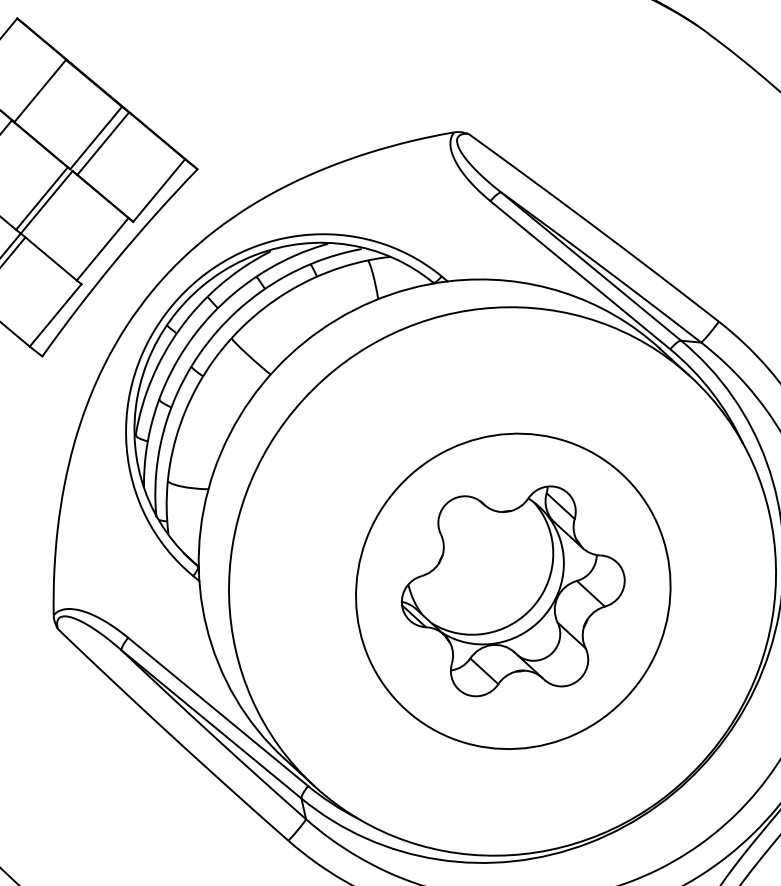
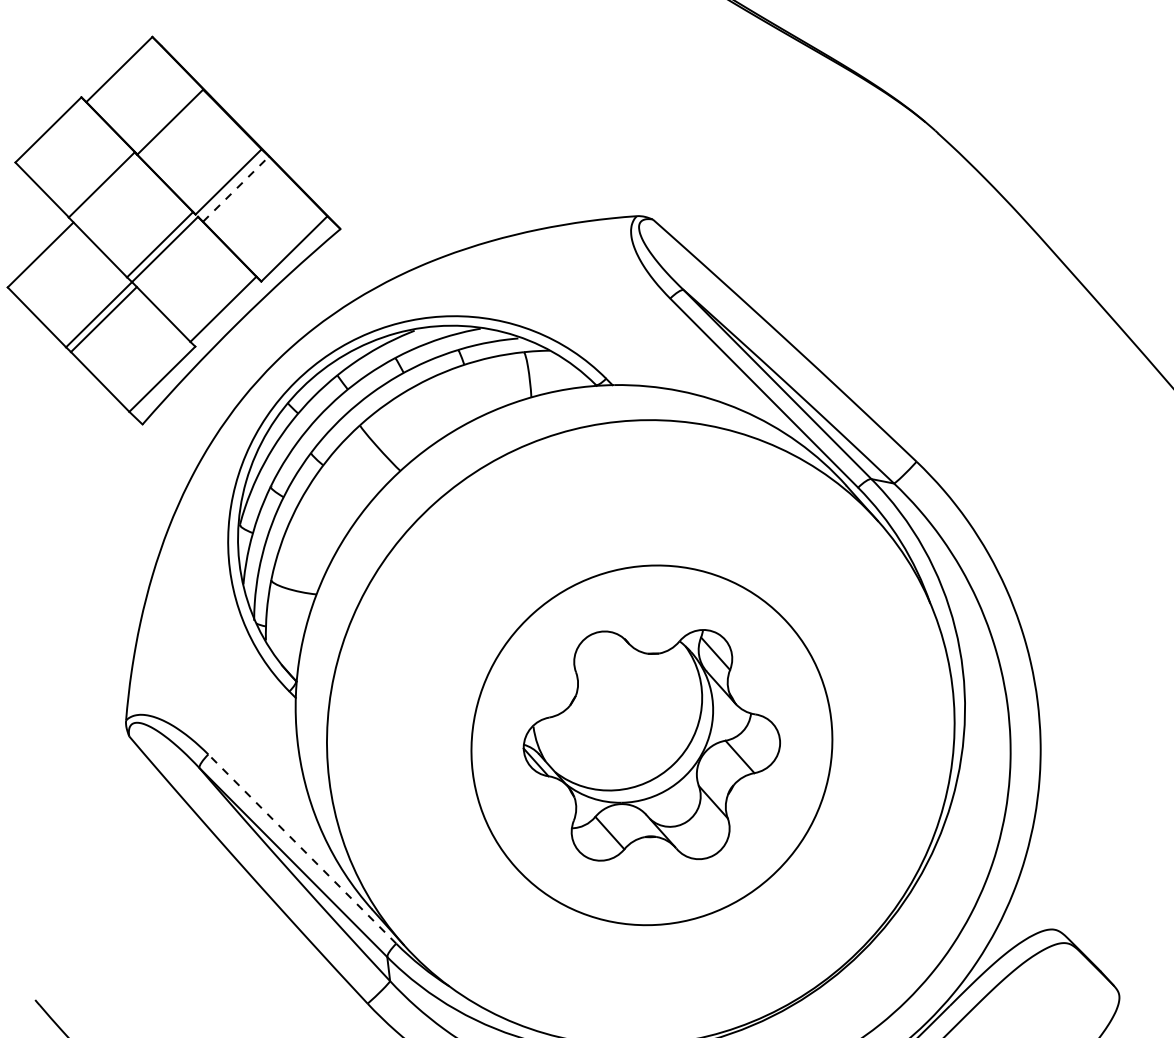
line: (103, 143) -> (236, 188), solid -> dashed
line: (217, 711) -> (301, 848), solid -> dashed

